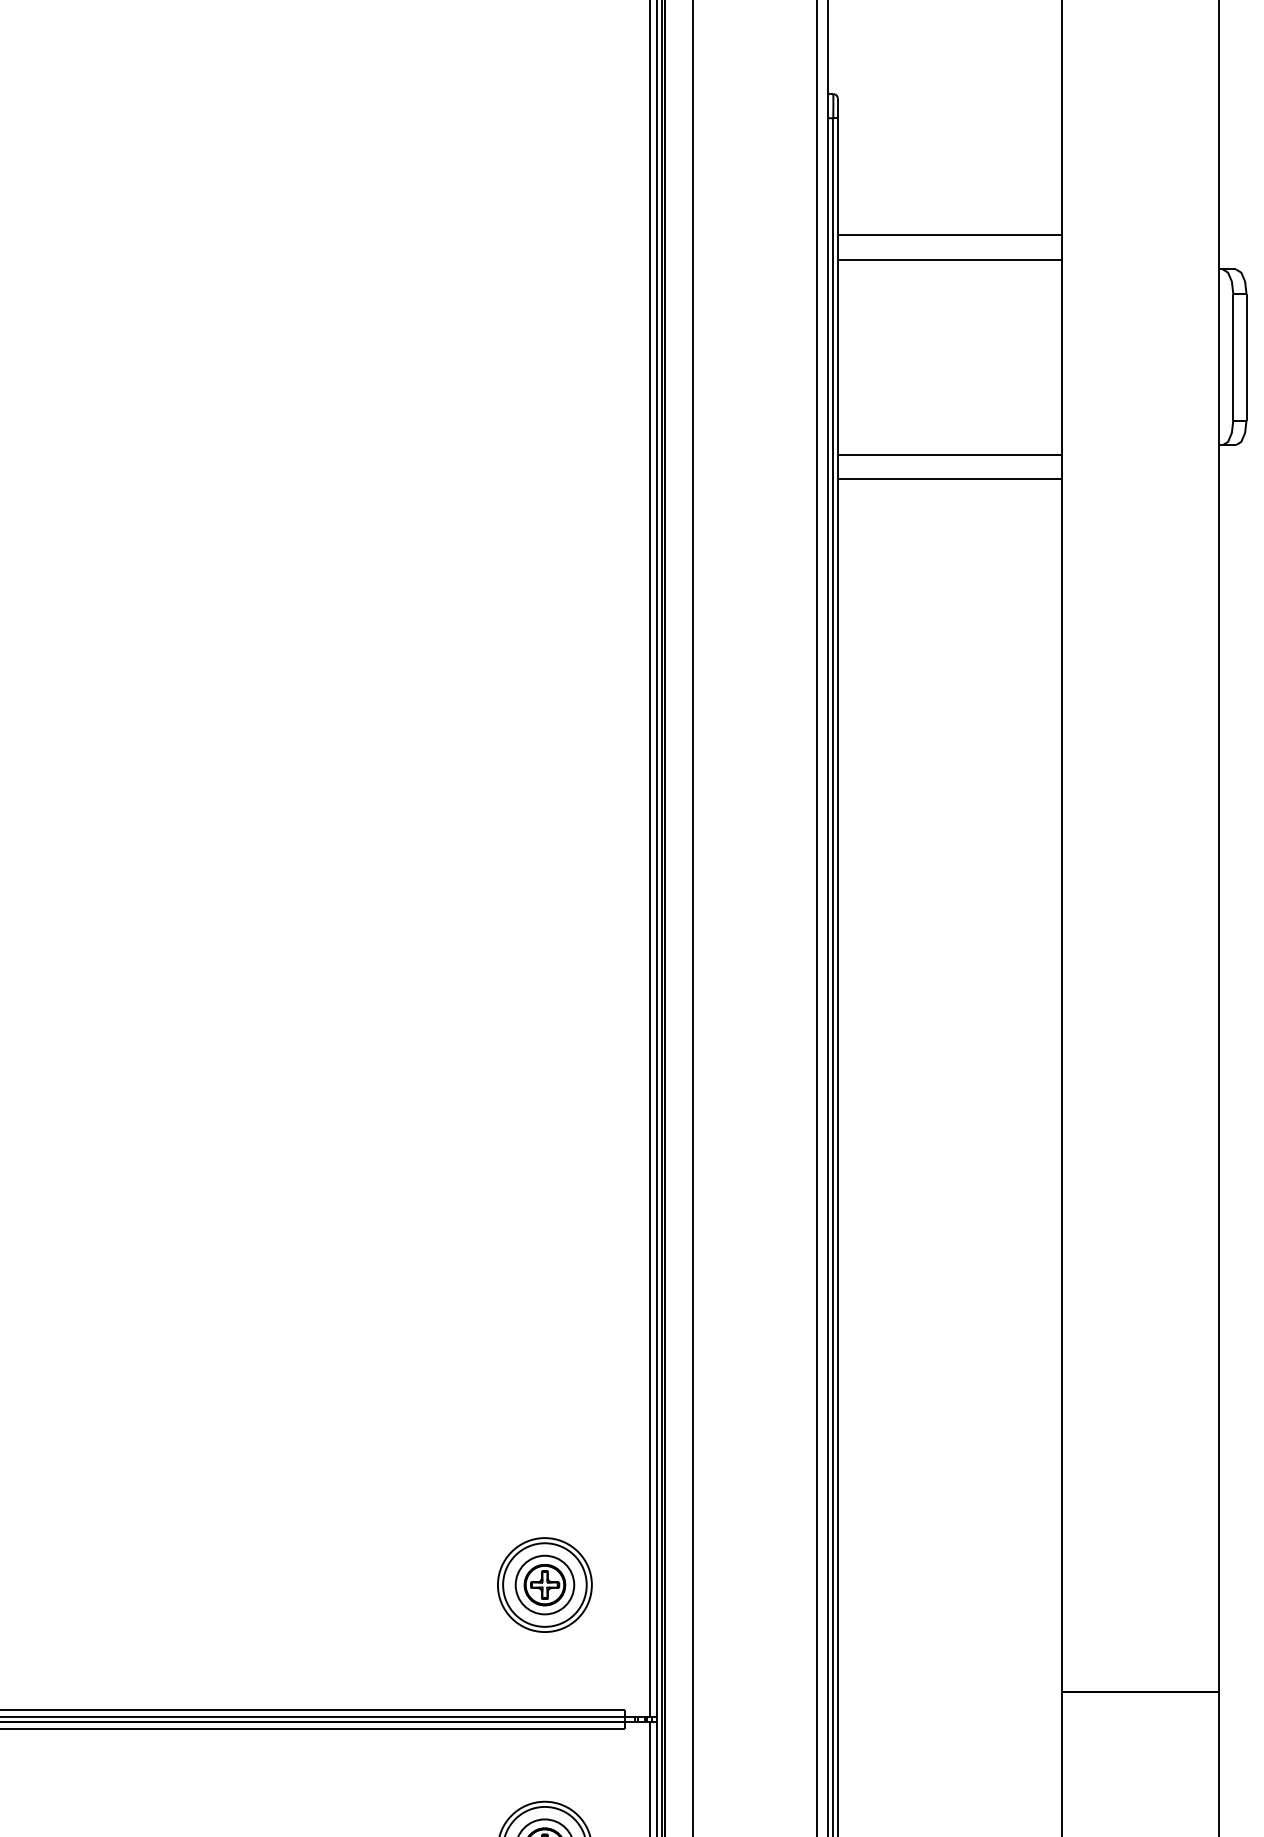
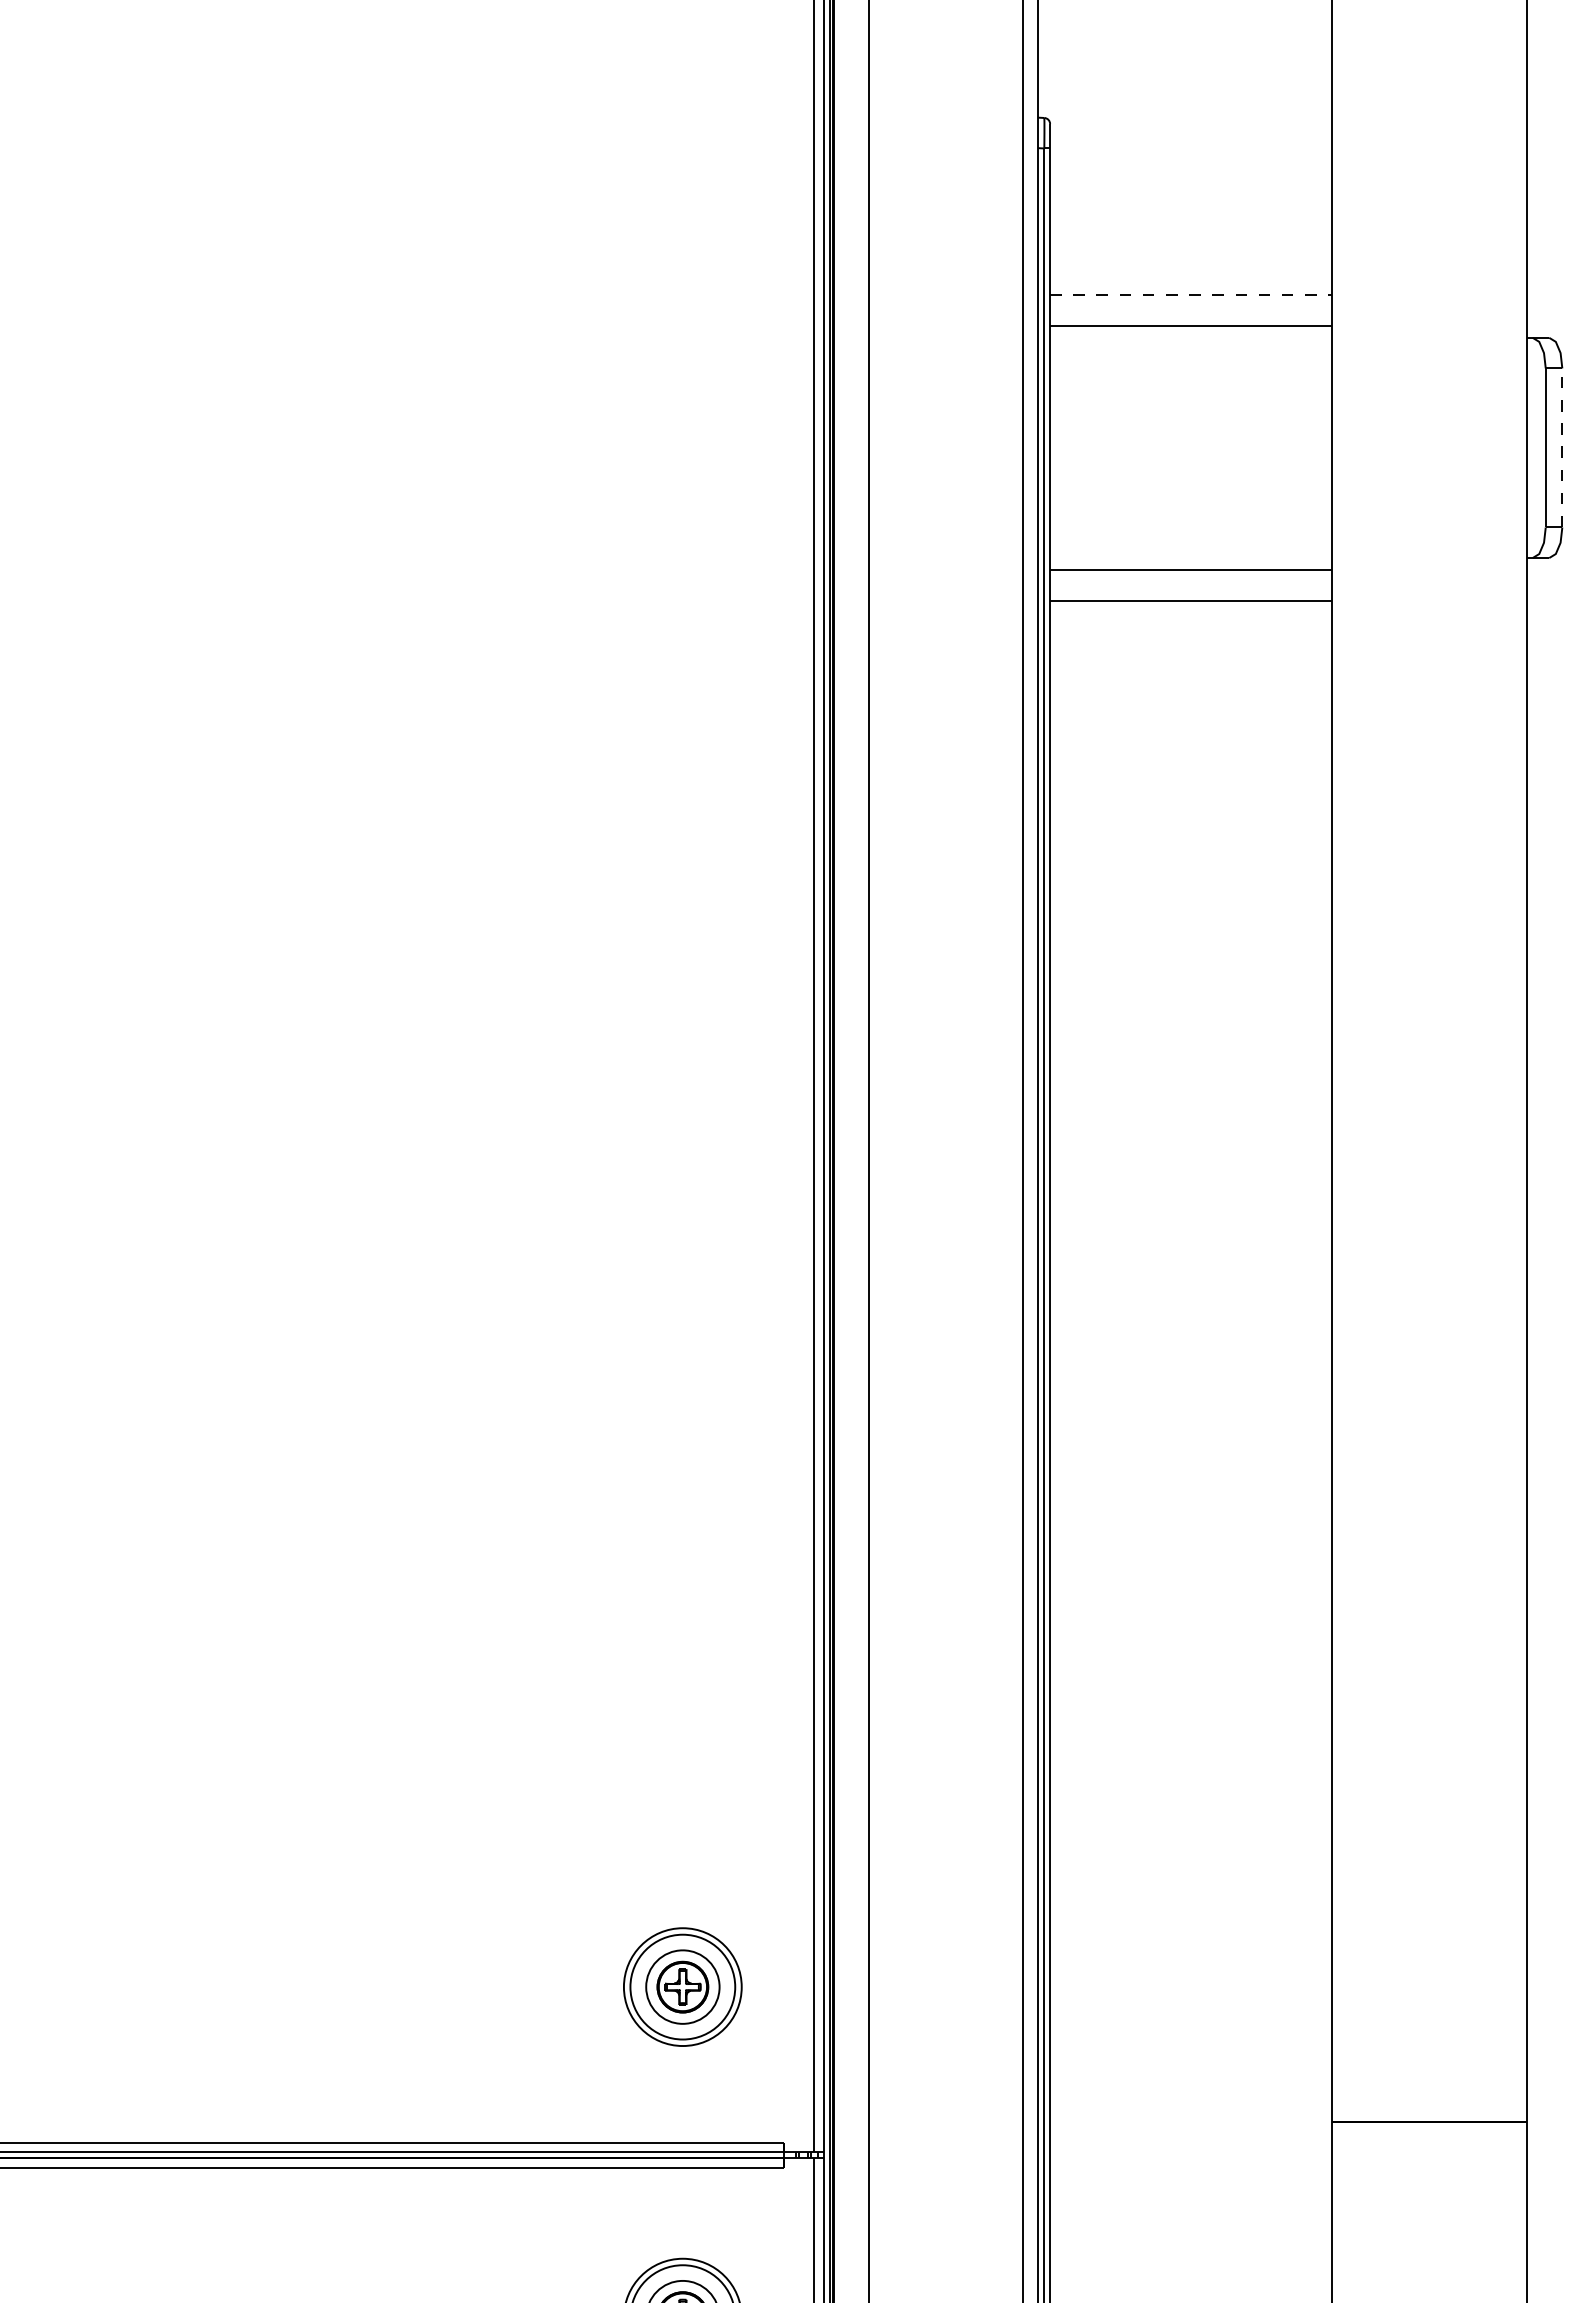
line: (949, 234) -> (1190, 294), solid -> dashed
line: (1246, 356) -> (1562, 447), solid -> dashed

